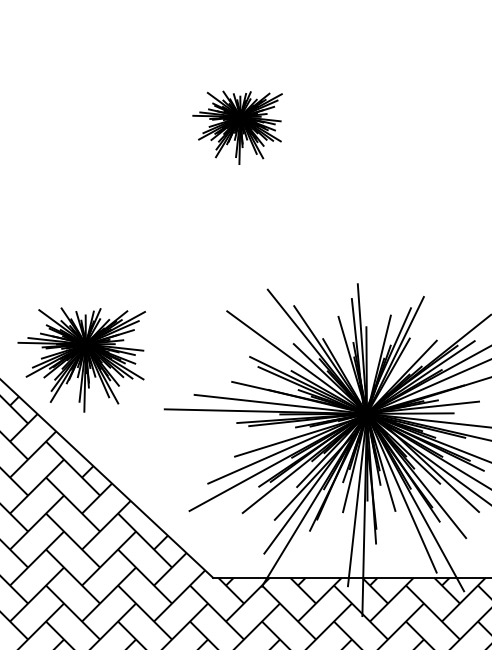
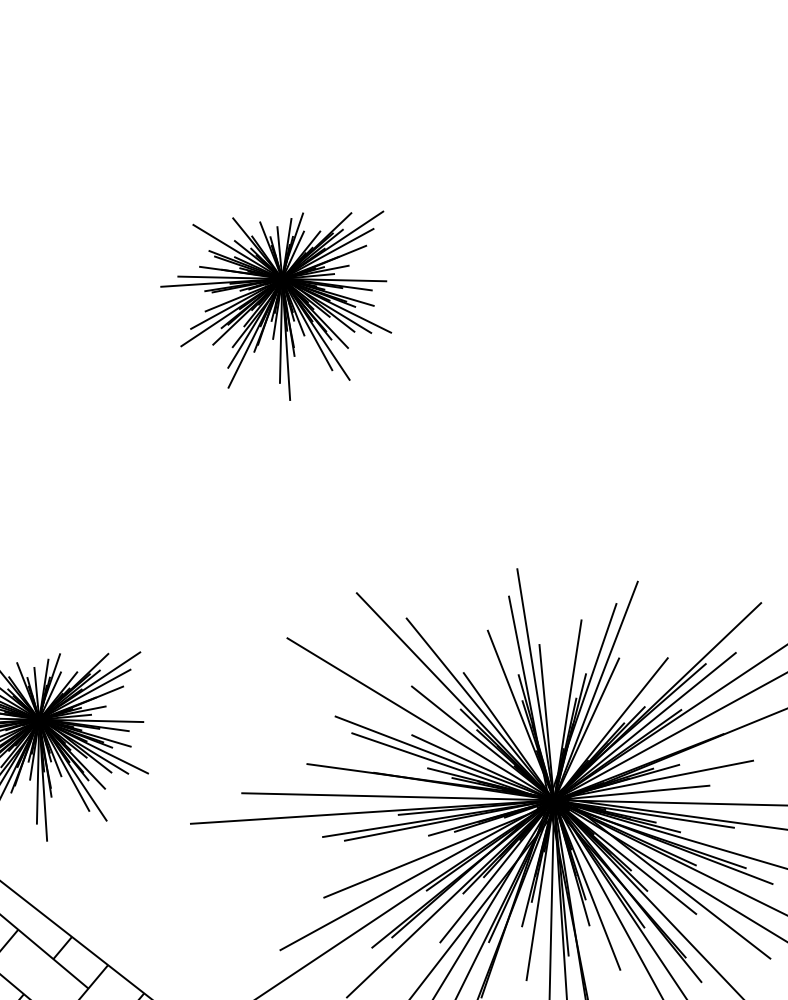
part: (237, 127) -> (277, 307), size x1.43

